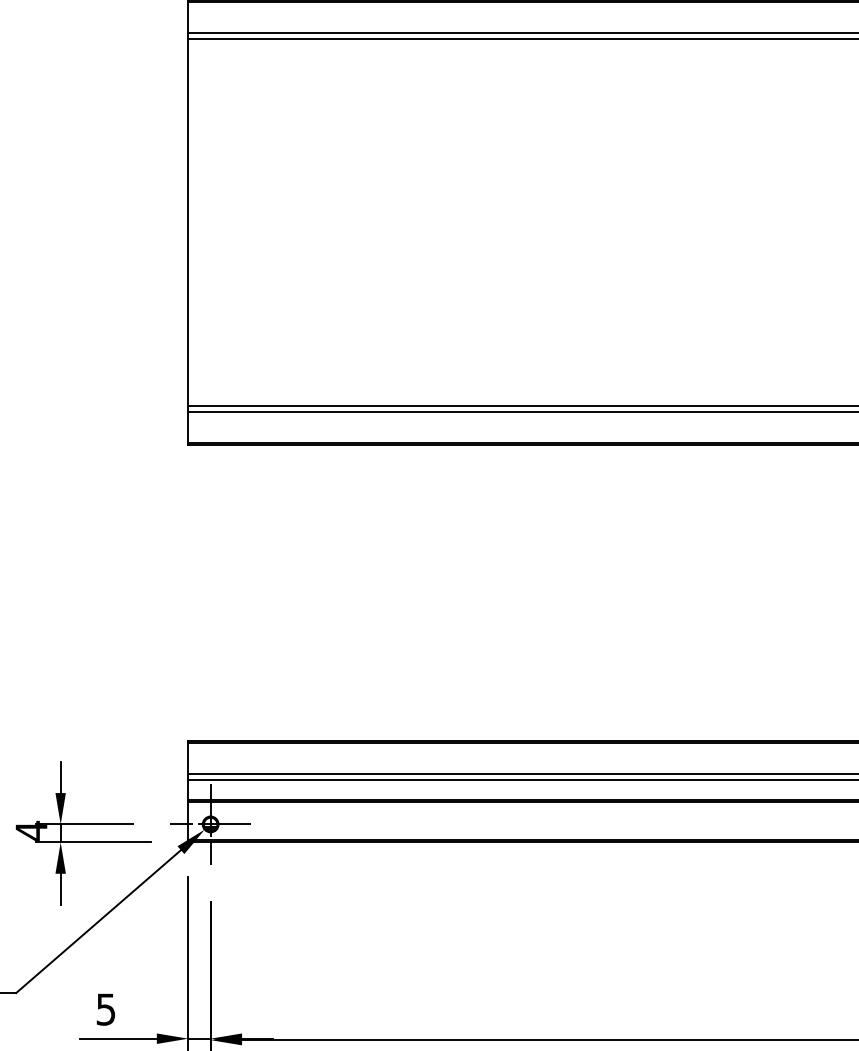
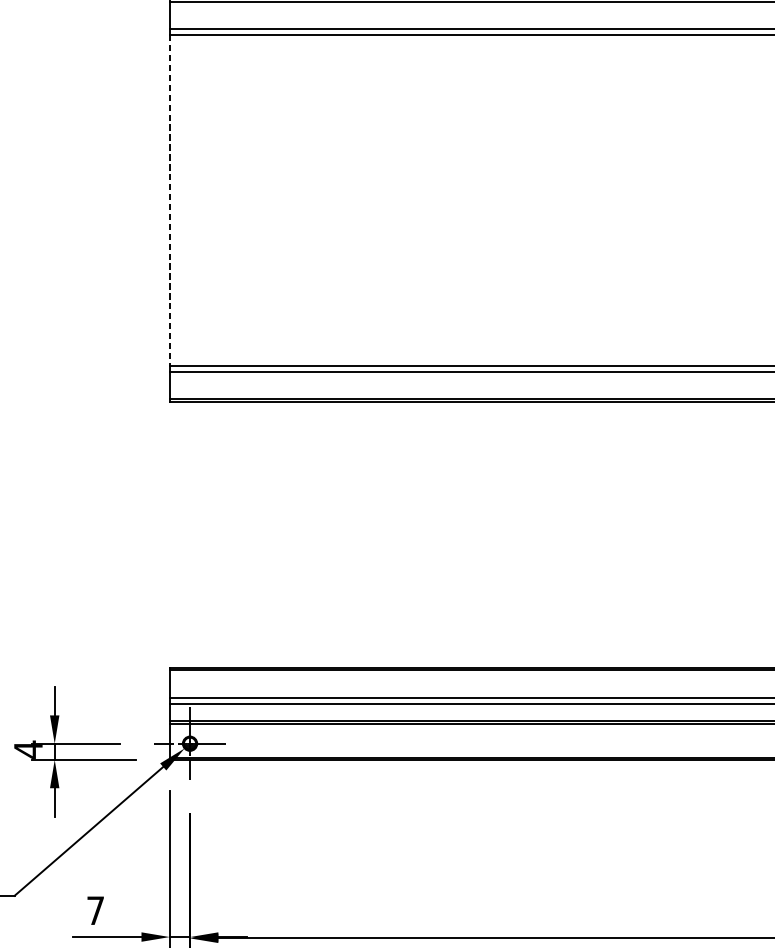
line: (188, 222) -> (170, 200), solid -> dashed
text: (105, 1009) -> (95, 910), 5 -> 7

